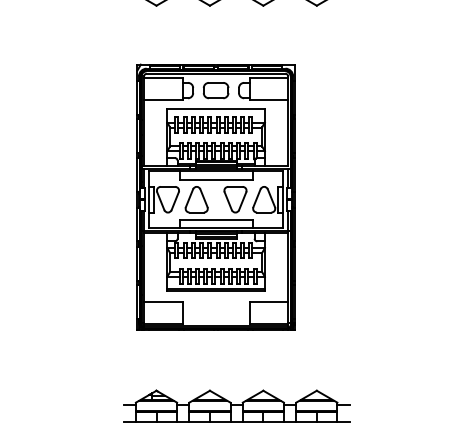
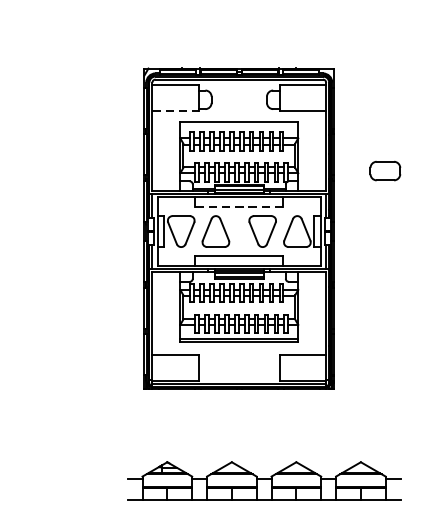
part: (215, 90) -> (384, 170), moved
line: (163, 99) -> (175, 110), solid -> dashed
line: (215, 179) -> (238, 207), solid -> dashed

